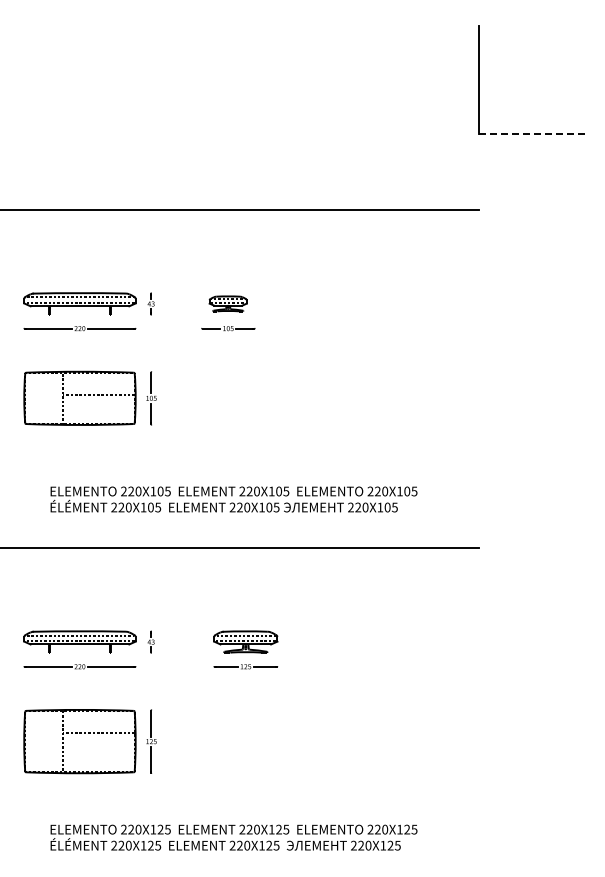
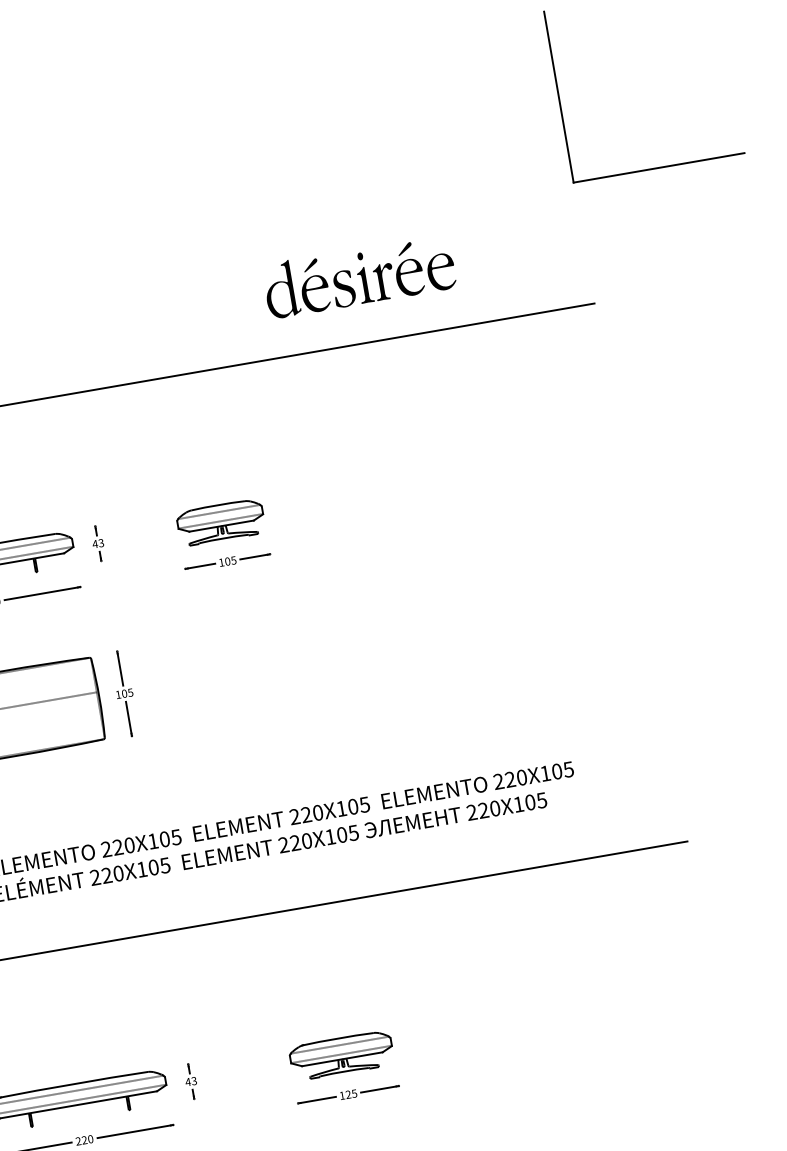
line: (533, 133) -> (659, 167), dashed -> solid
part: (338, 167) -> (358, 275), added
part: (227, 303) -> (219, 521), size x1.43

